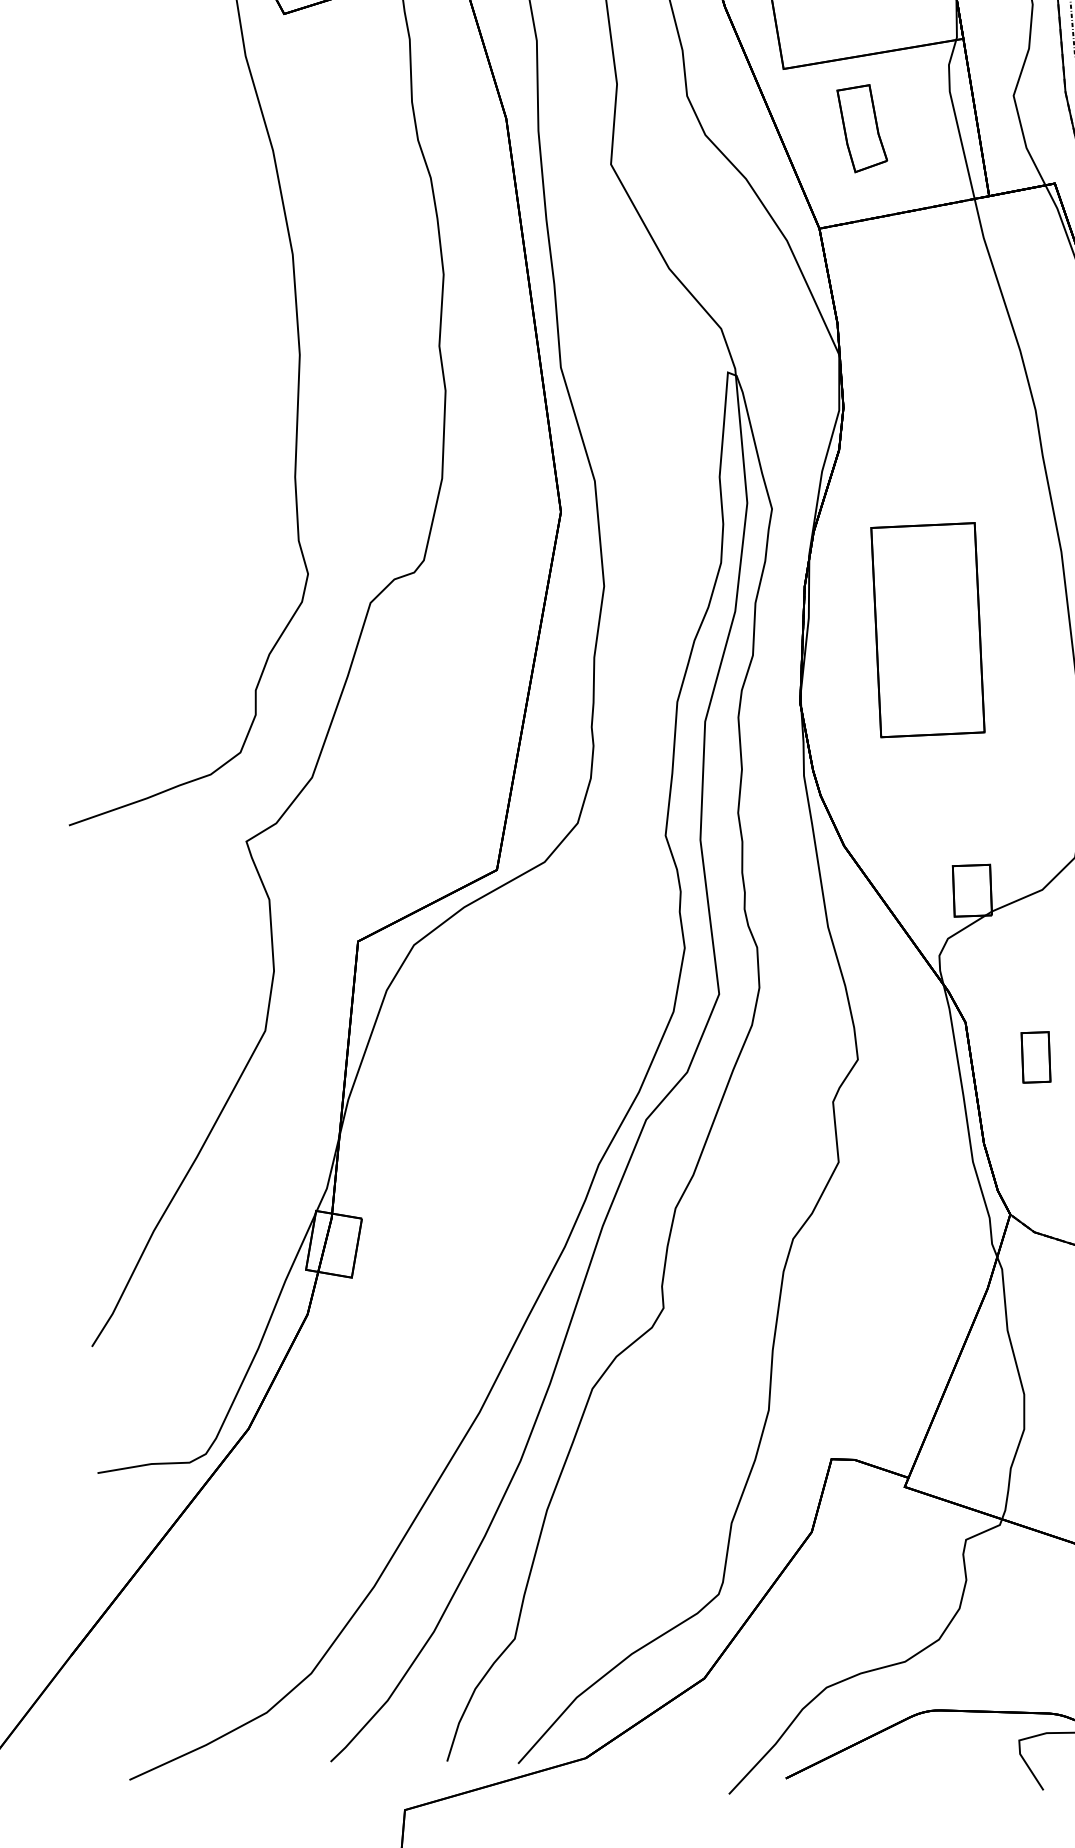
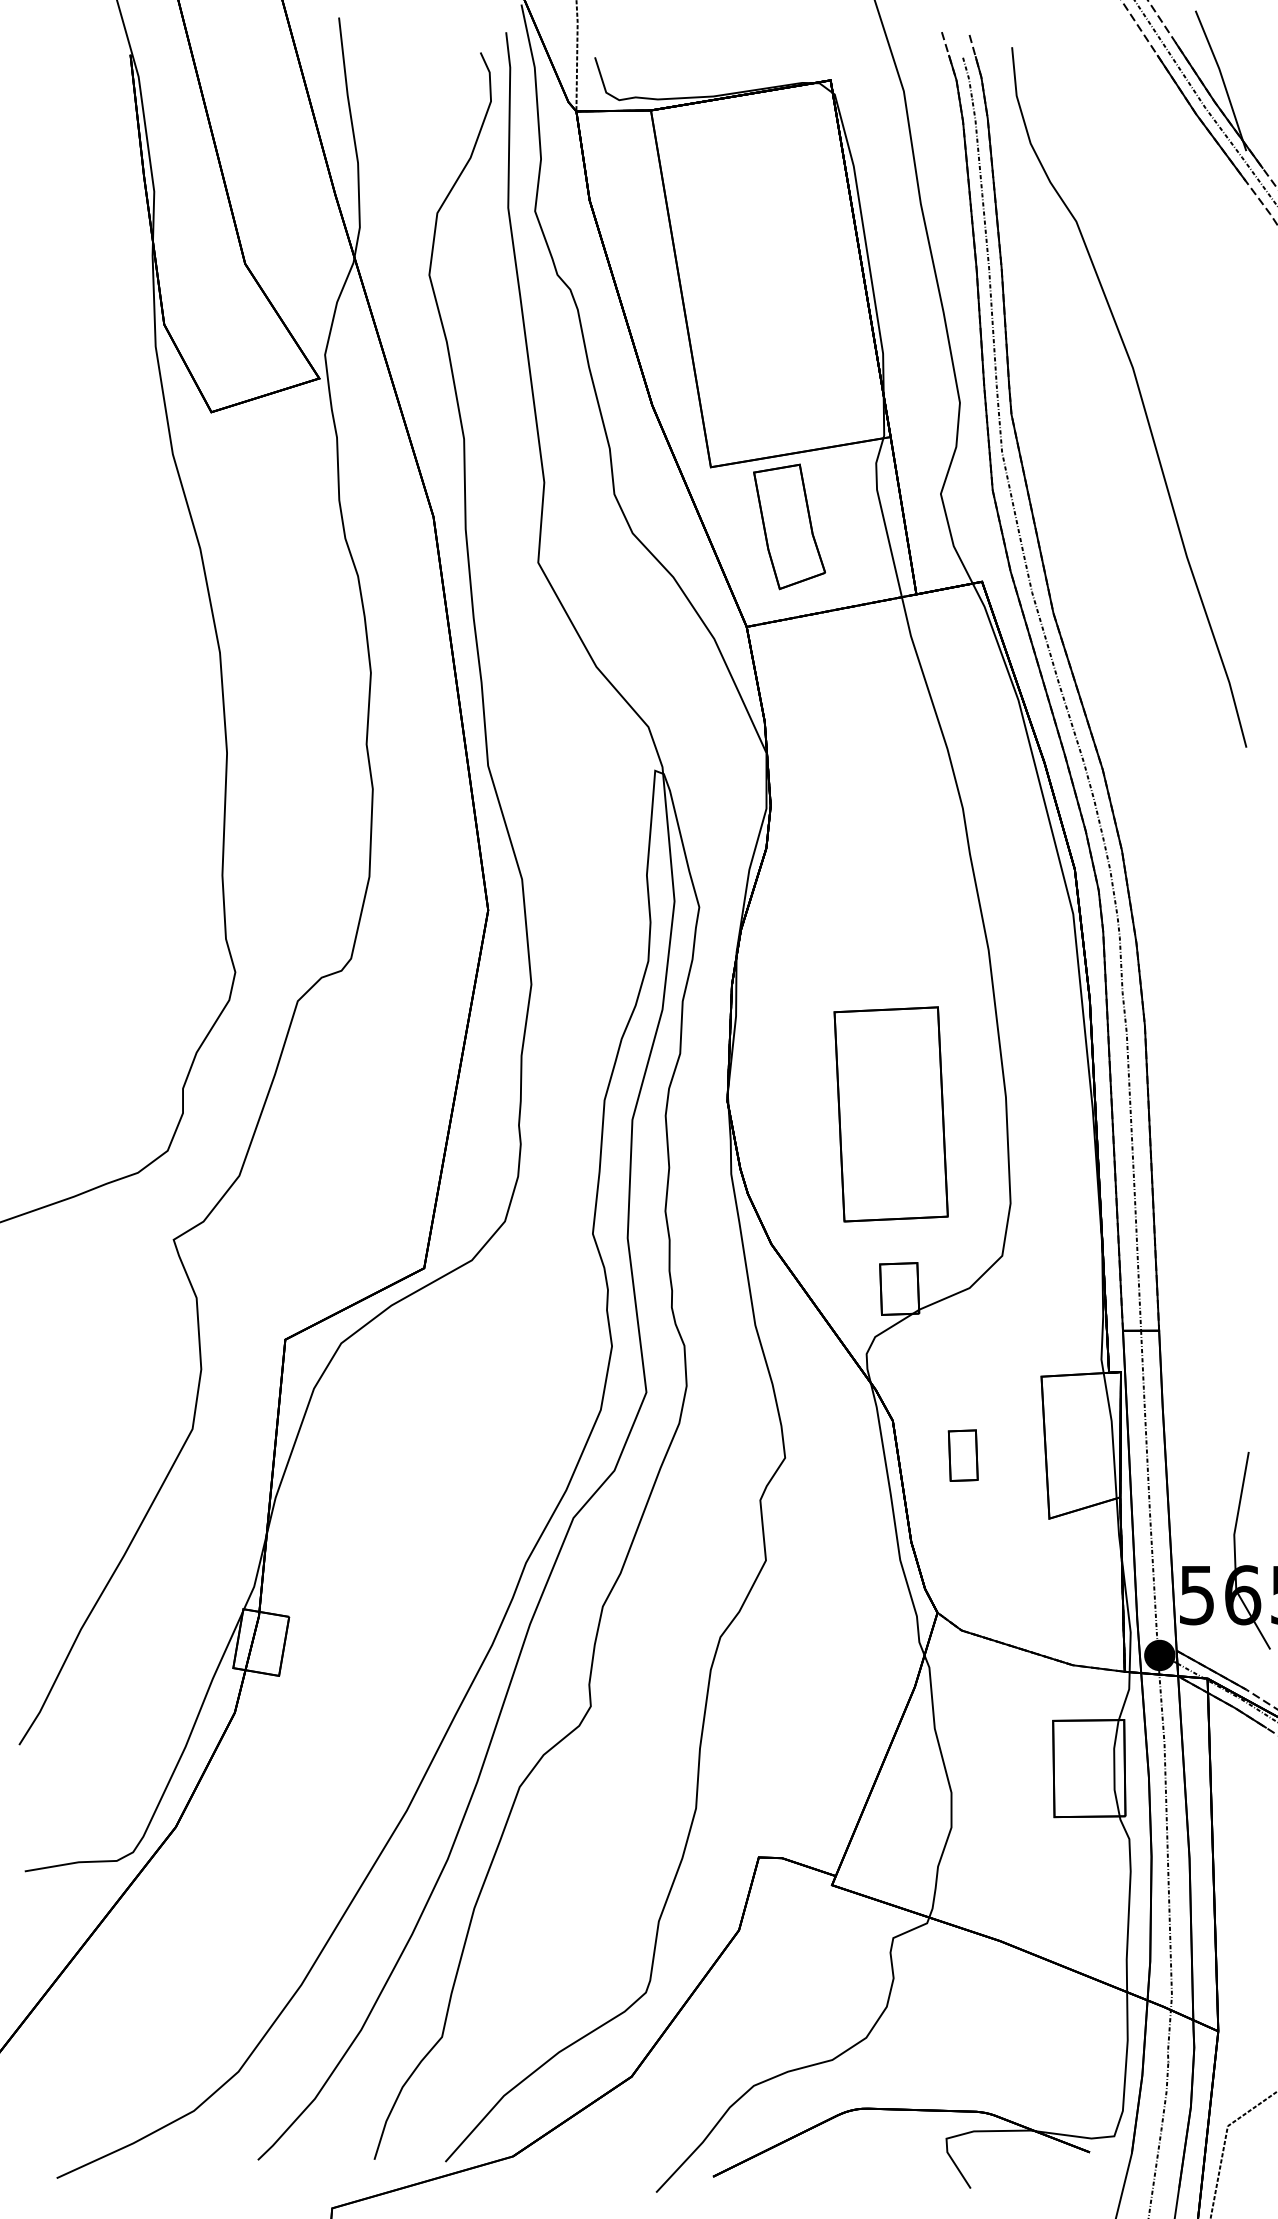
part: (862, 128) -> (789, 526), size x1.43
part: (927, 630) -> (890, 1114), moved

